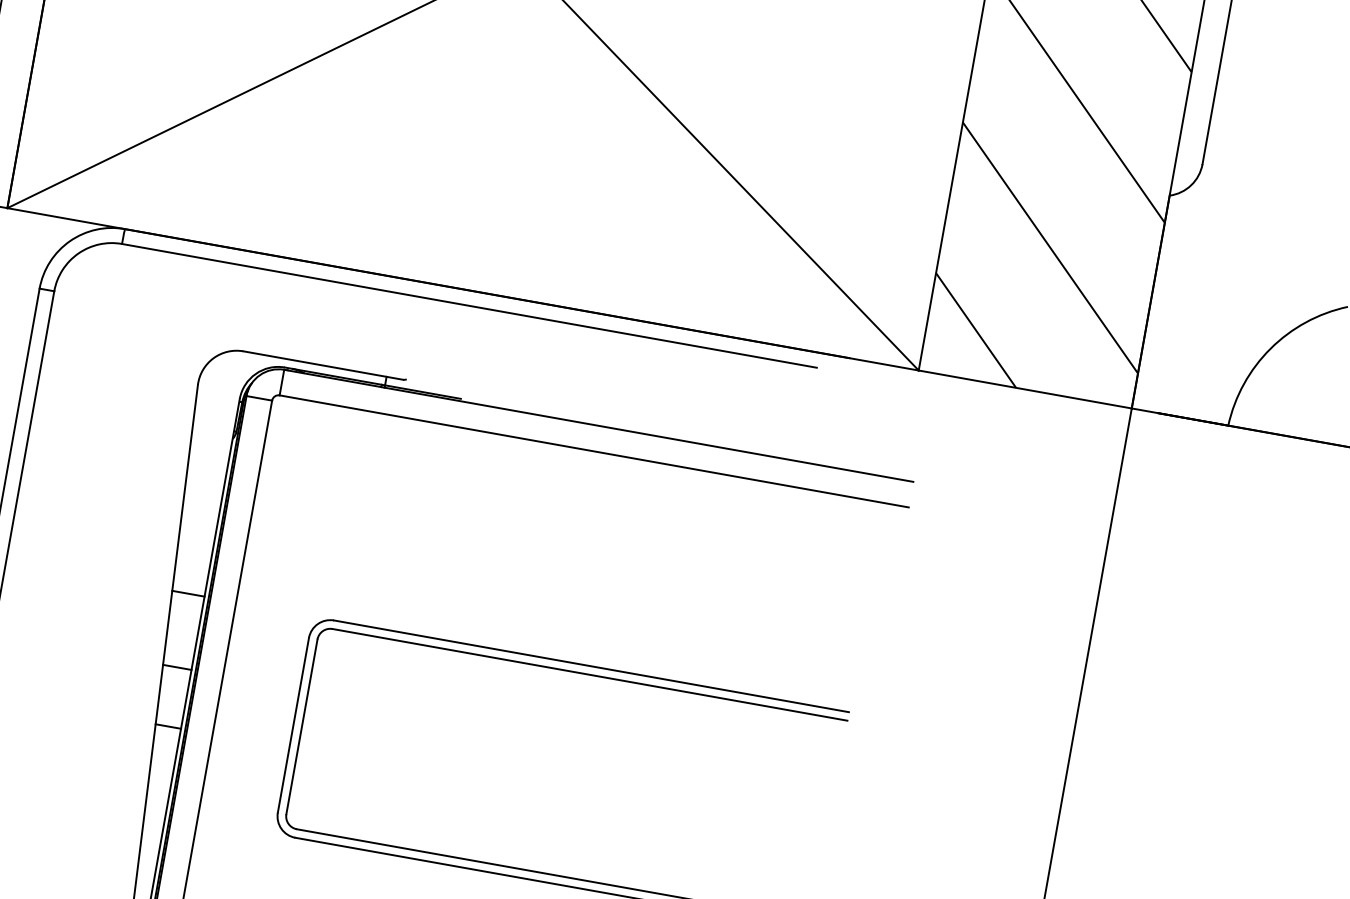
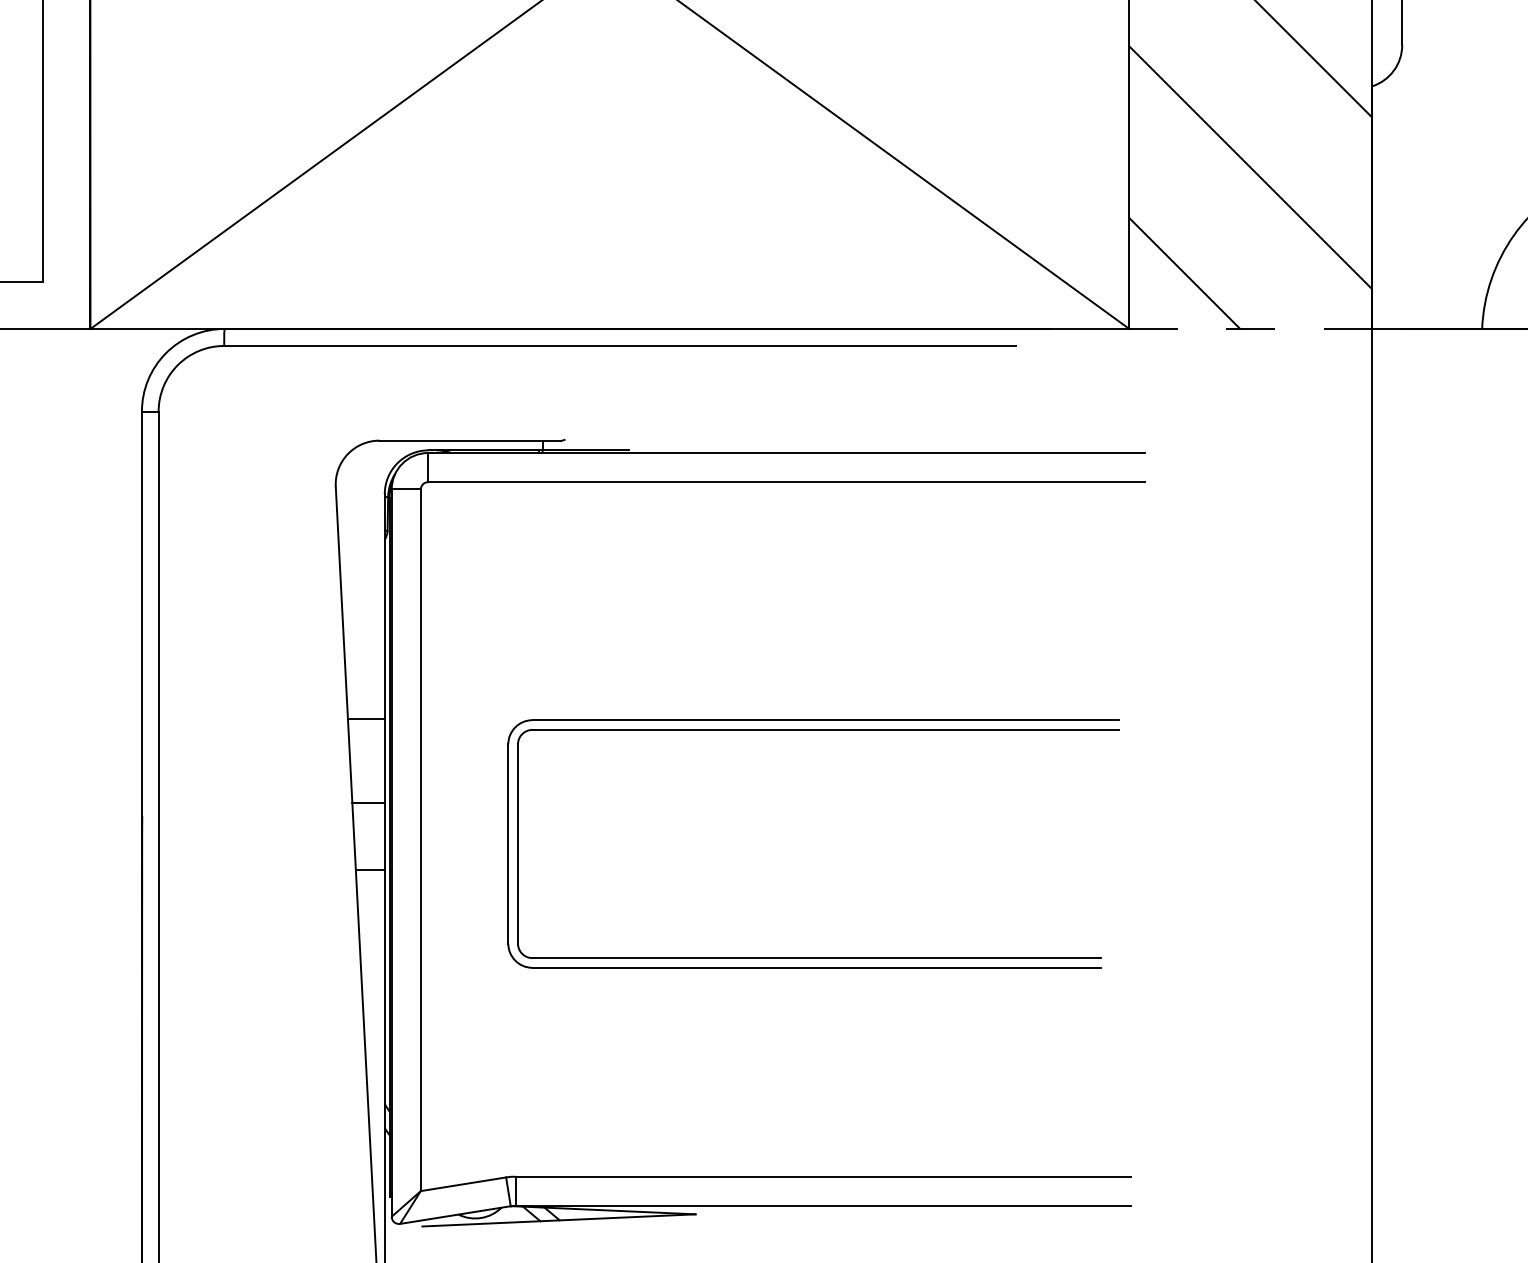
line: (1026, 389) -> (1251, 328), solid -> dashed

